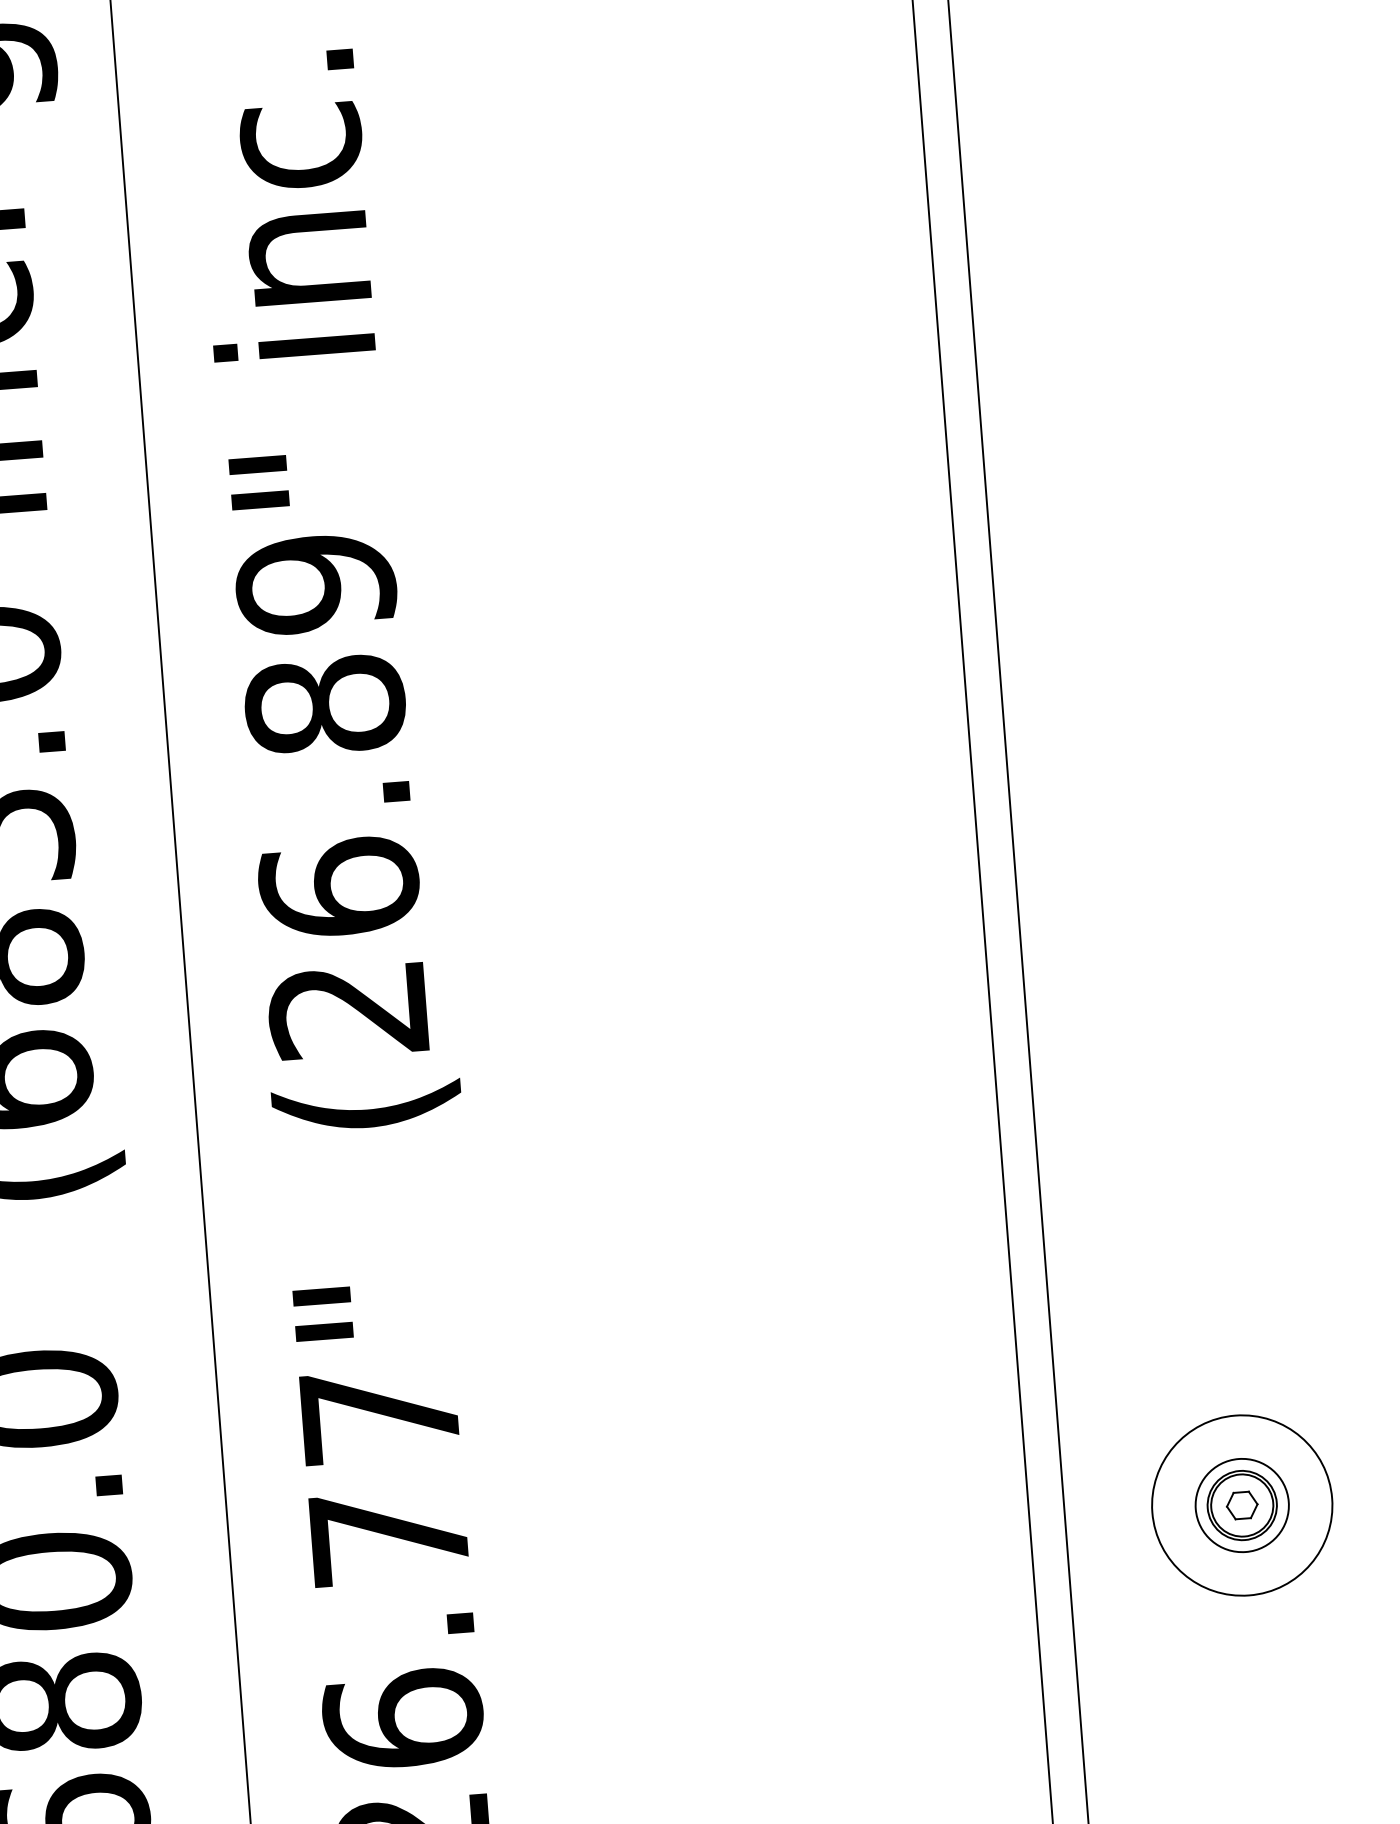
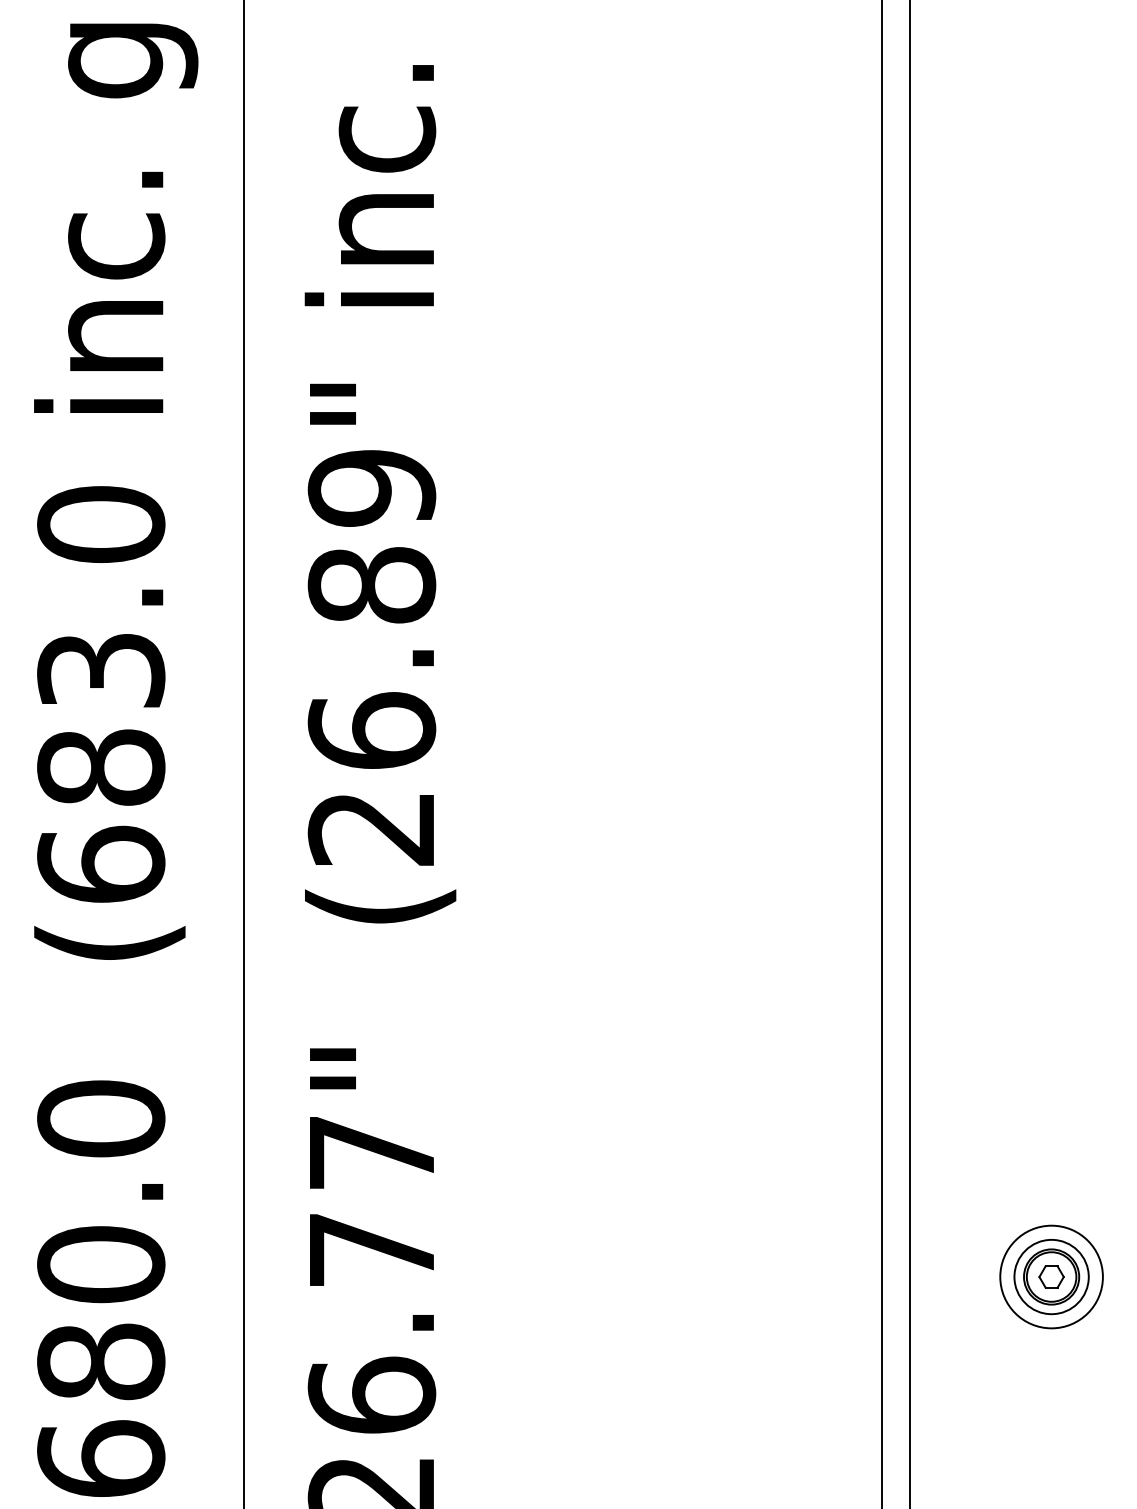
circle: (1242, 1504) -> (1051, 1276), size x0.71

